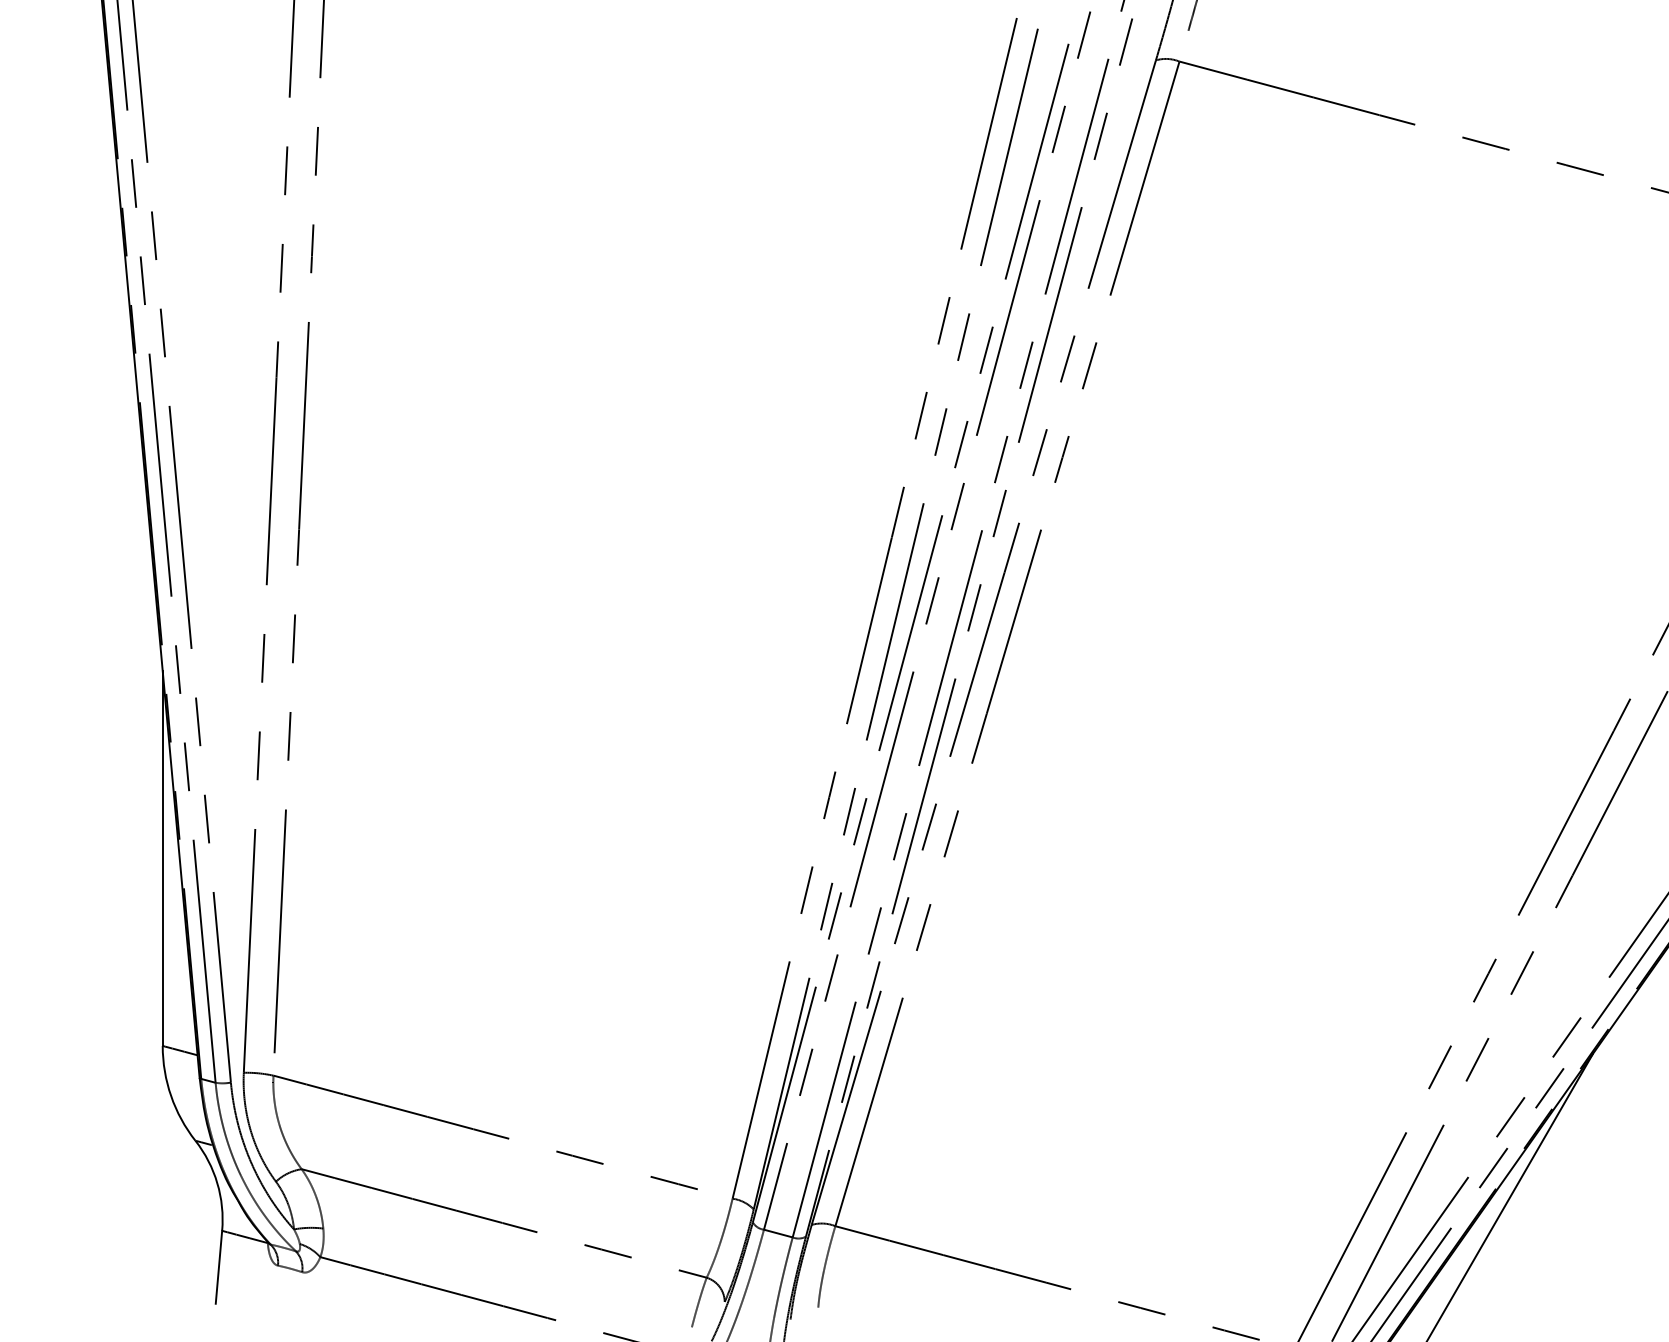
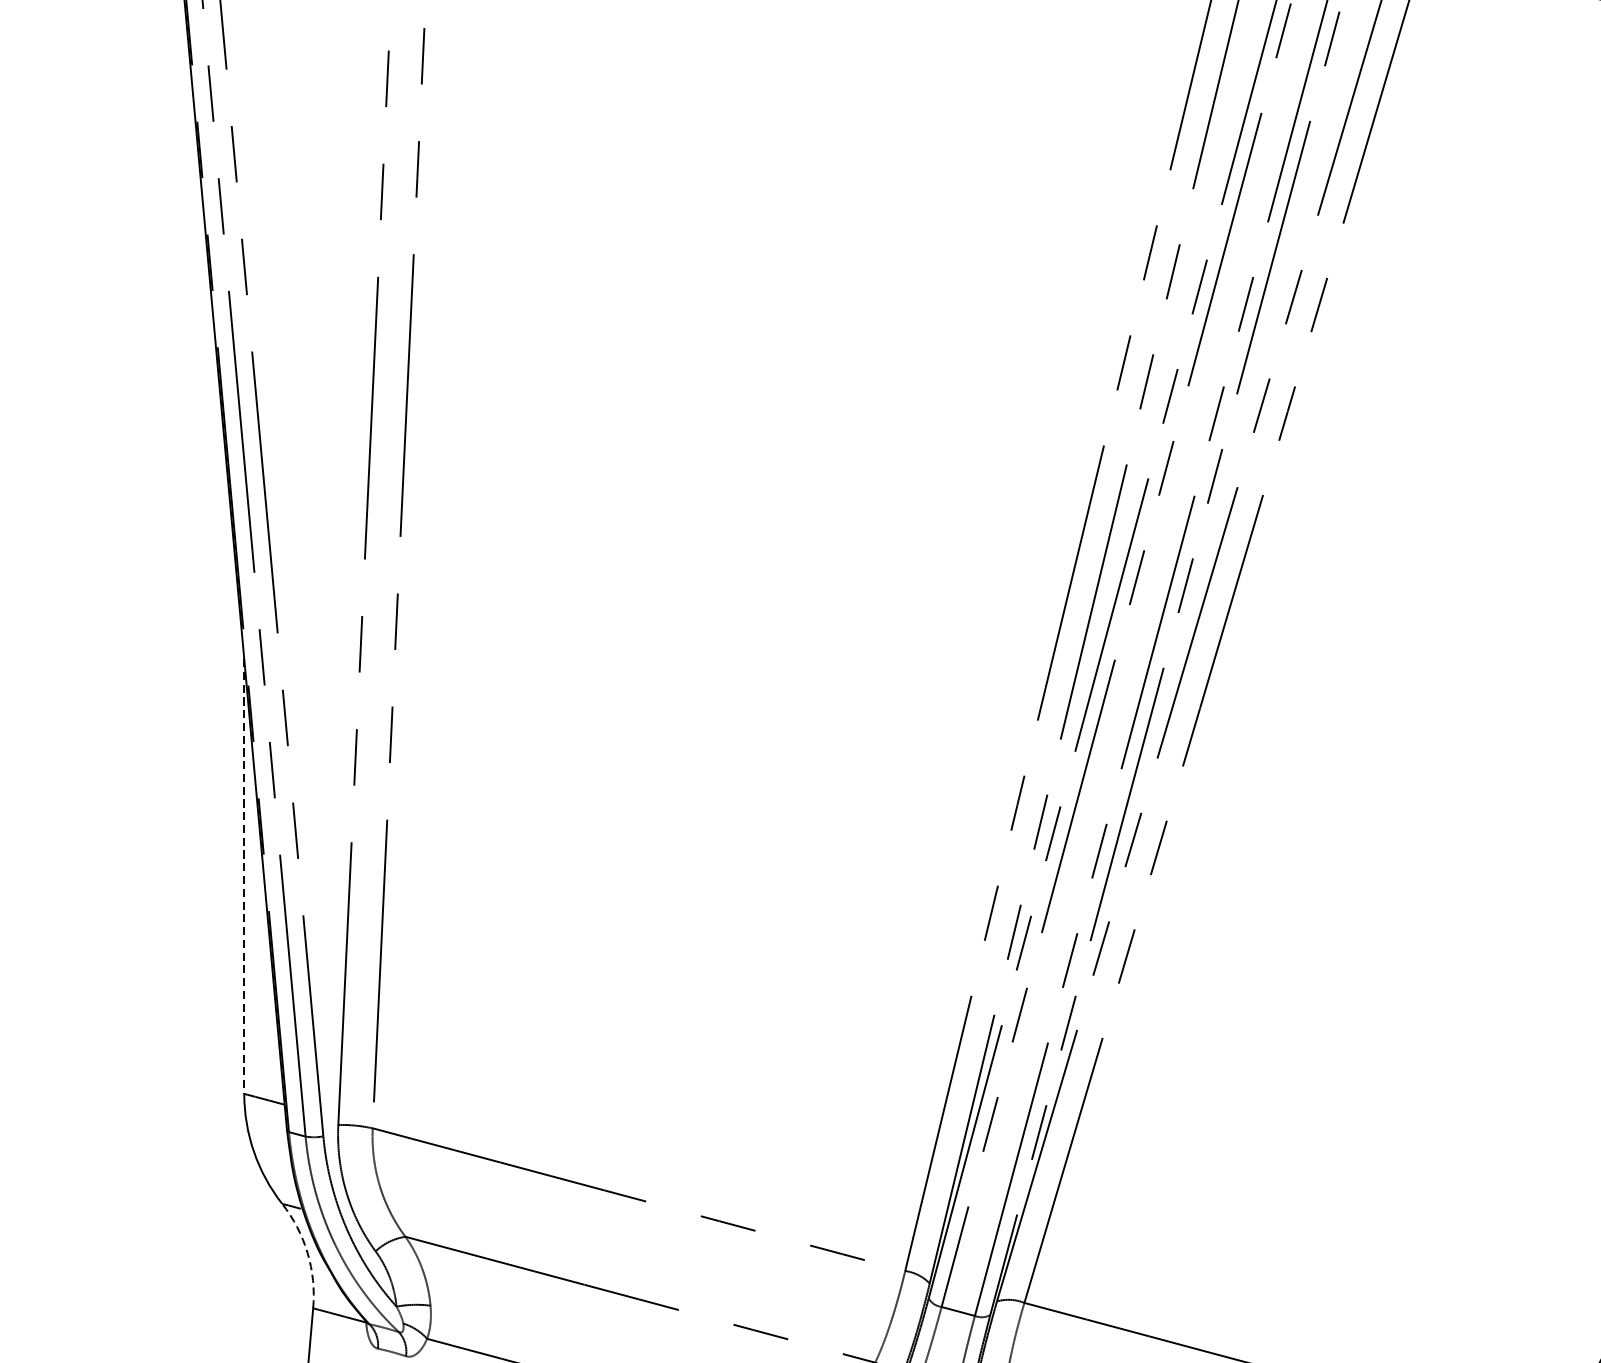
line: (162, 859) -> (244, 877), solid -> dashed
arc: (217, 1183) -> (307, 1253), solid -> dashed

